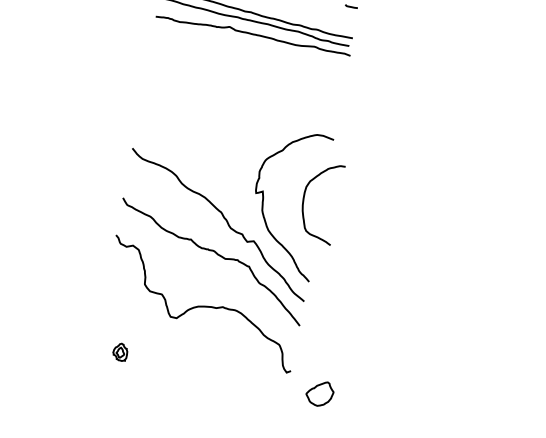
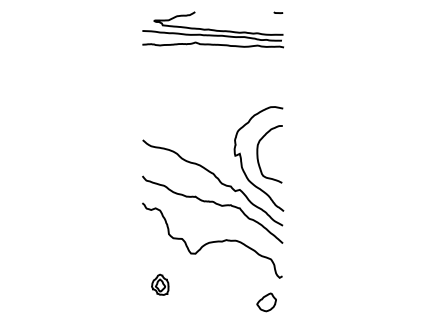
curve: (304, 200) -> (258, 154), moved
part: (120, 351) -> (160, 284), size x1.67
part: (319, 393) -> (266, 302), moved

